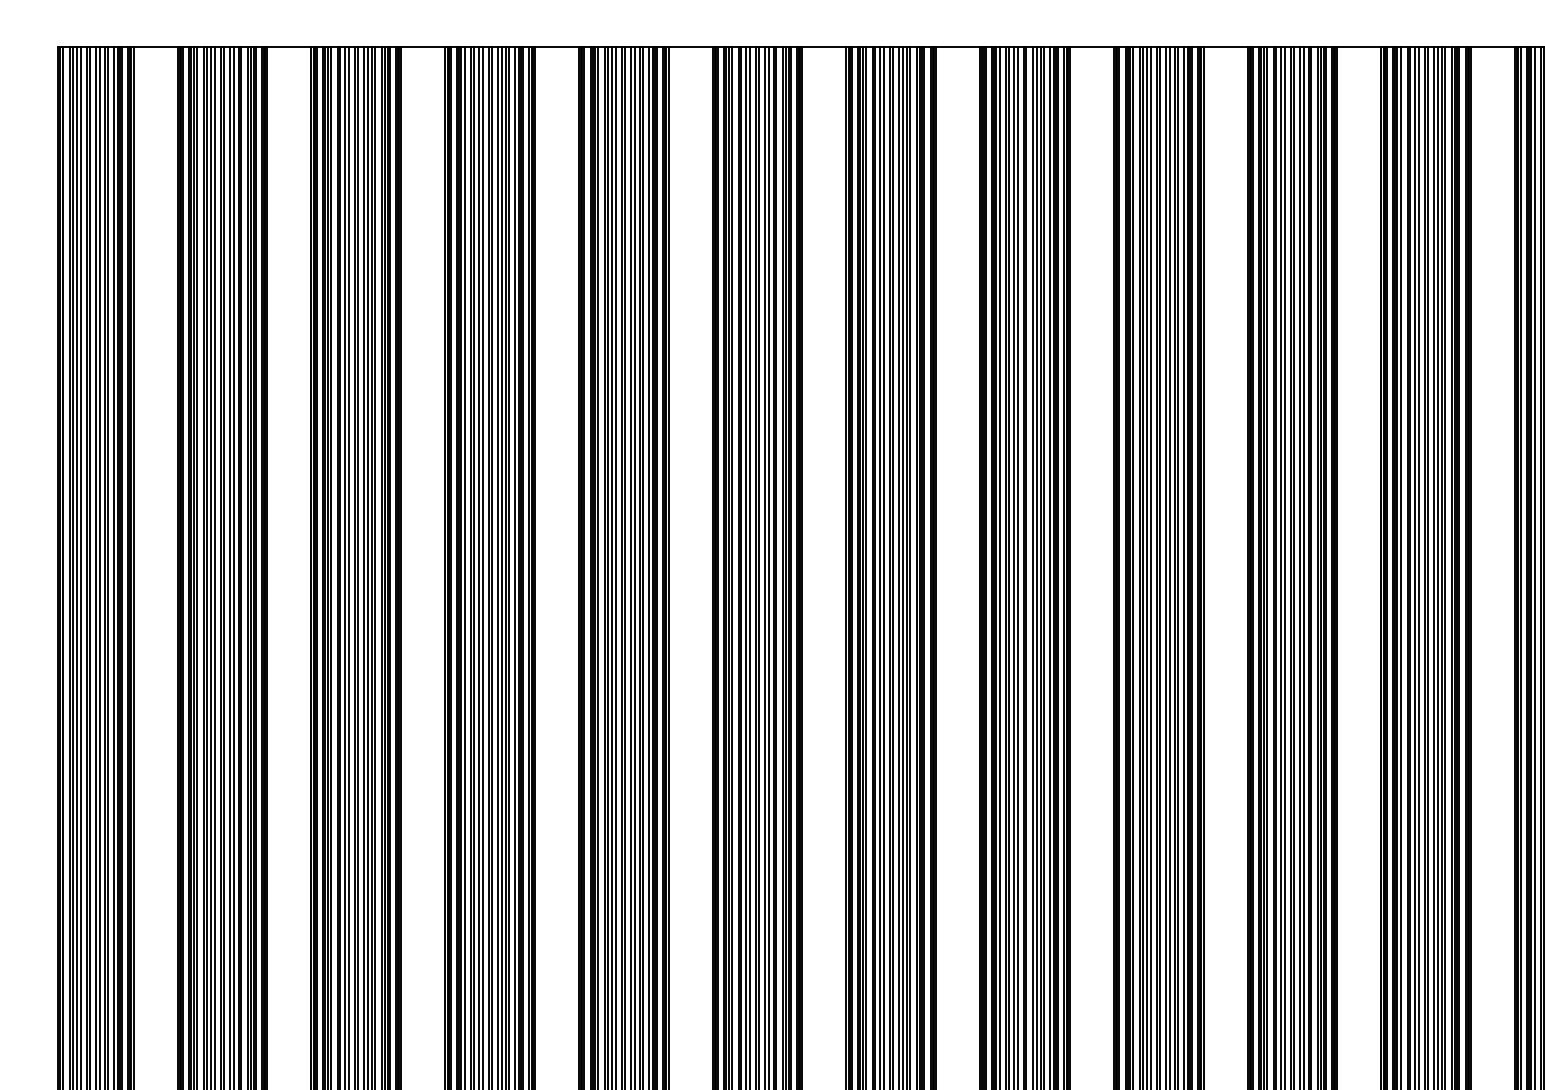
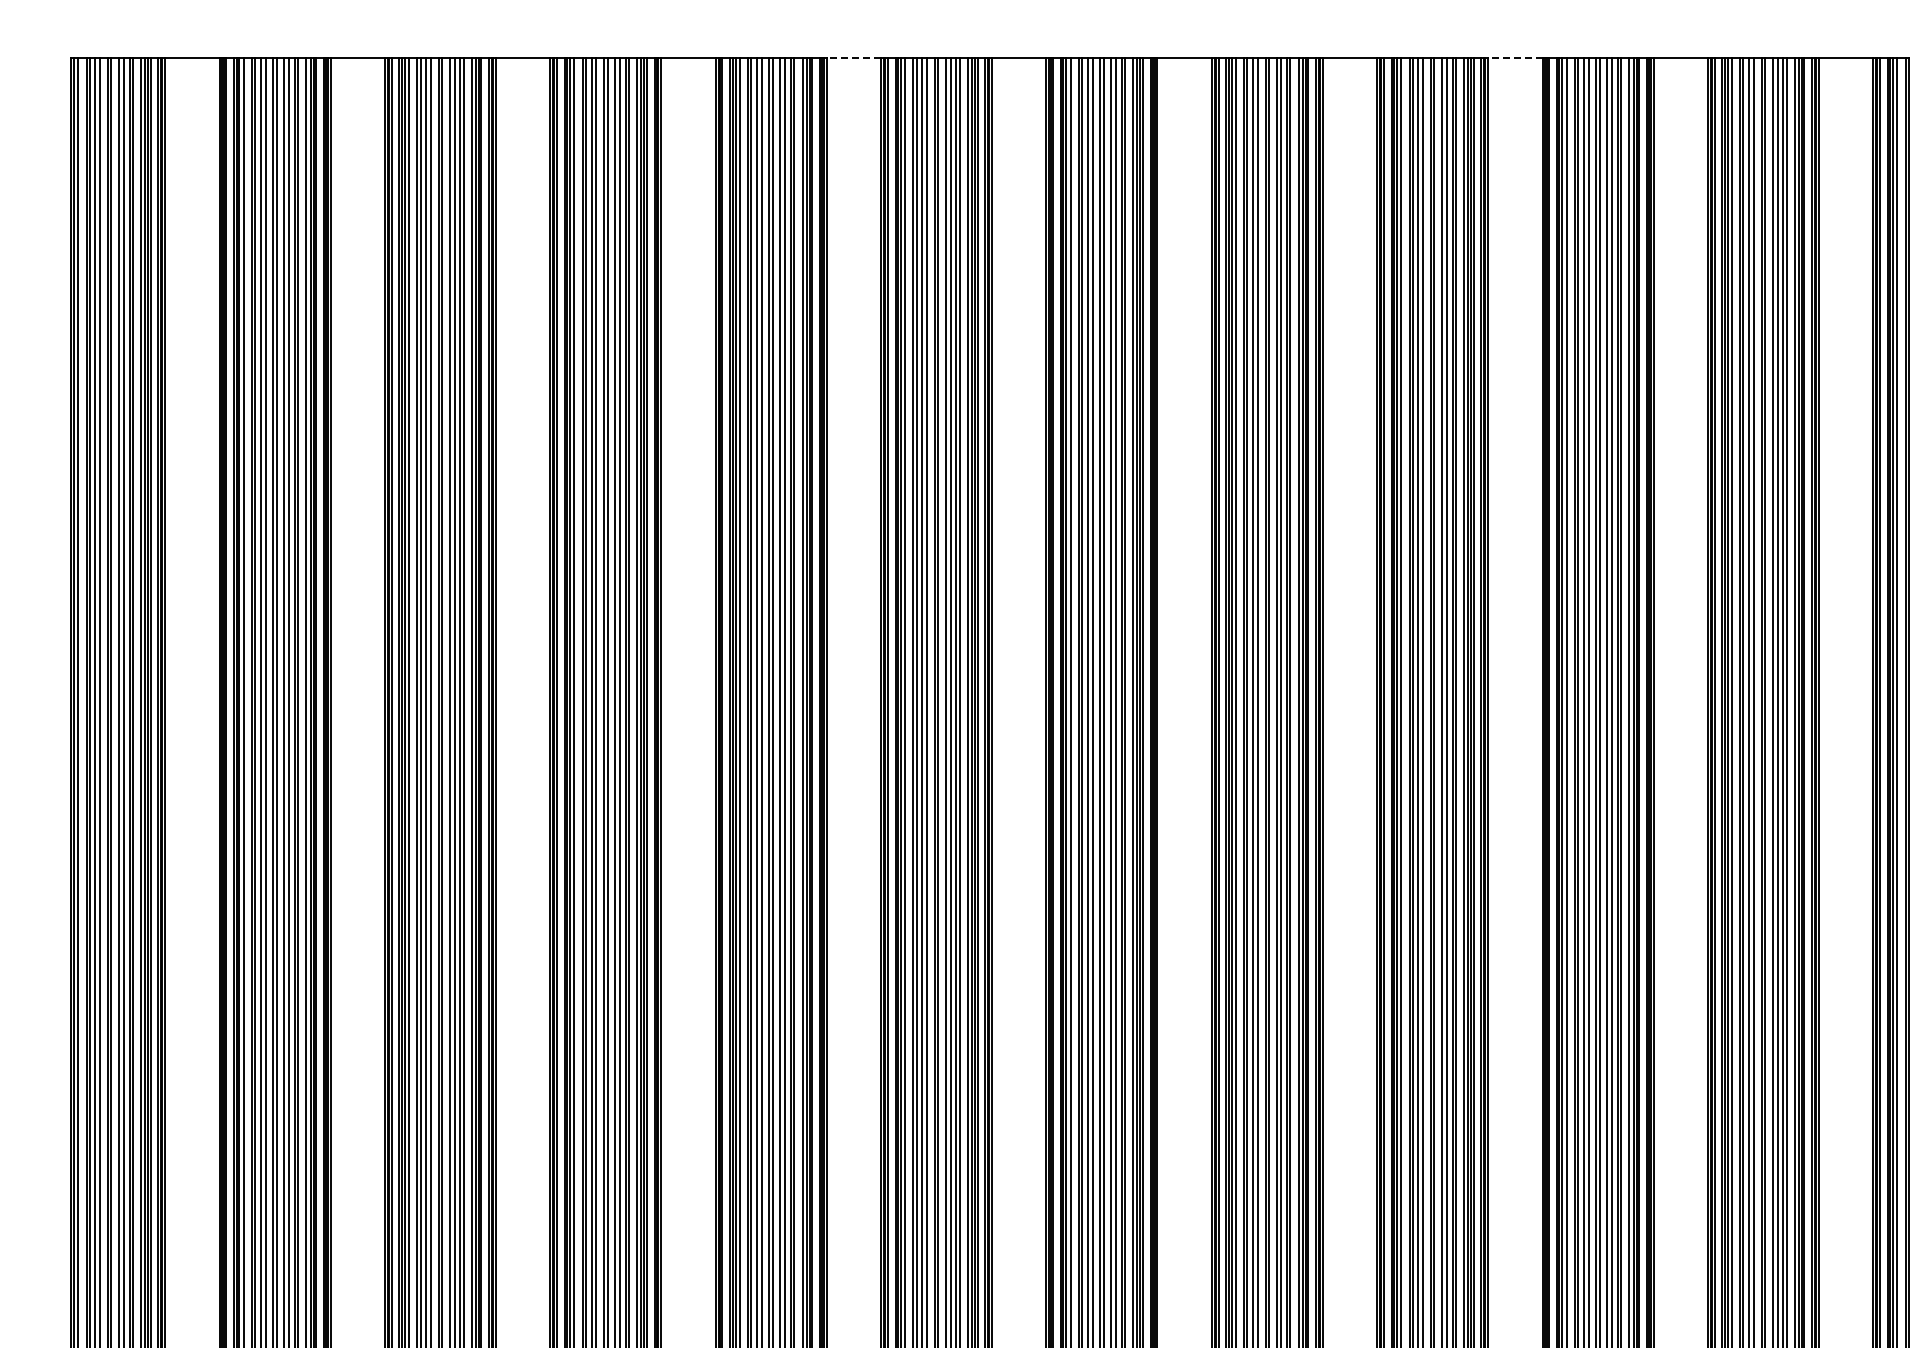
line: (690, 47) -> (853, 58), solid -> dashed
line: (1224, 47) -> (1514, 58), solid -> dashed

